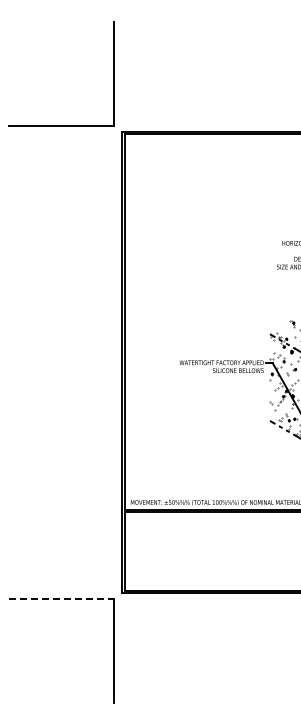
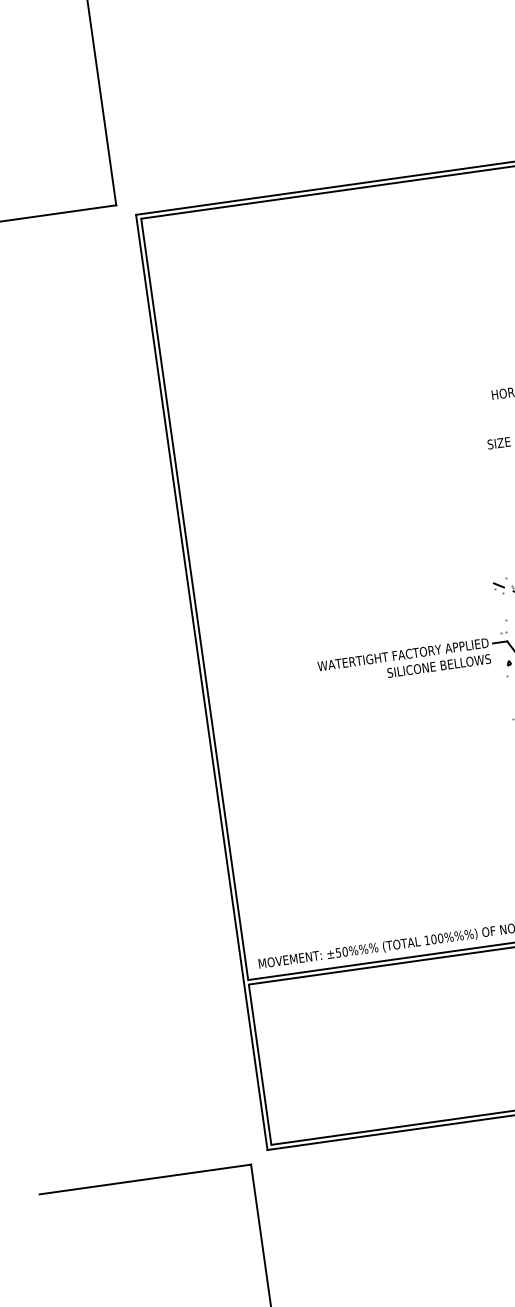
line: (61, 599) -> (145, 1180), dashed -> solid

